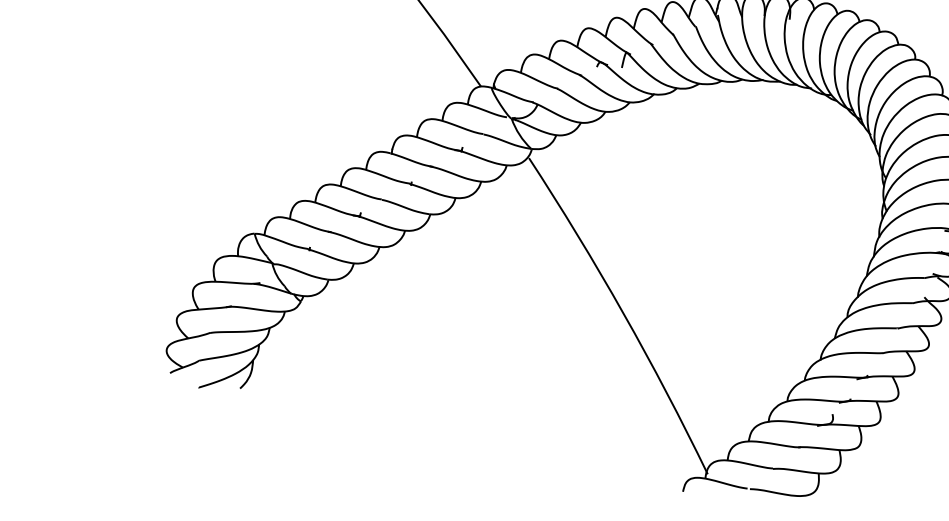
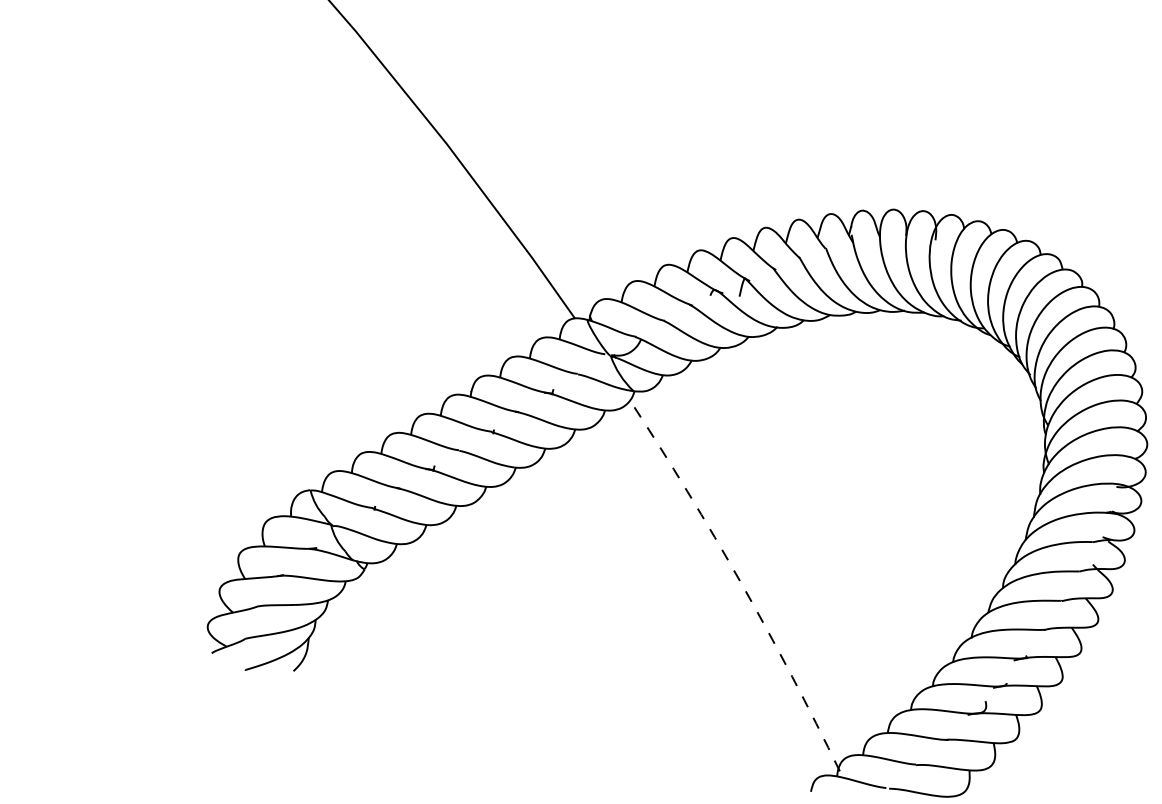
arc: (623, 313) -> (741, 583), solid -> dashed

